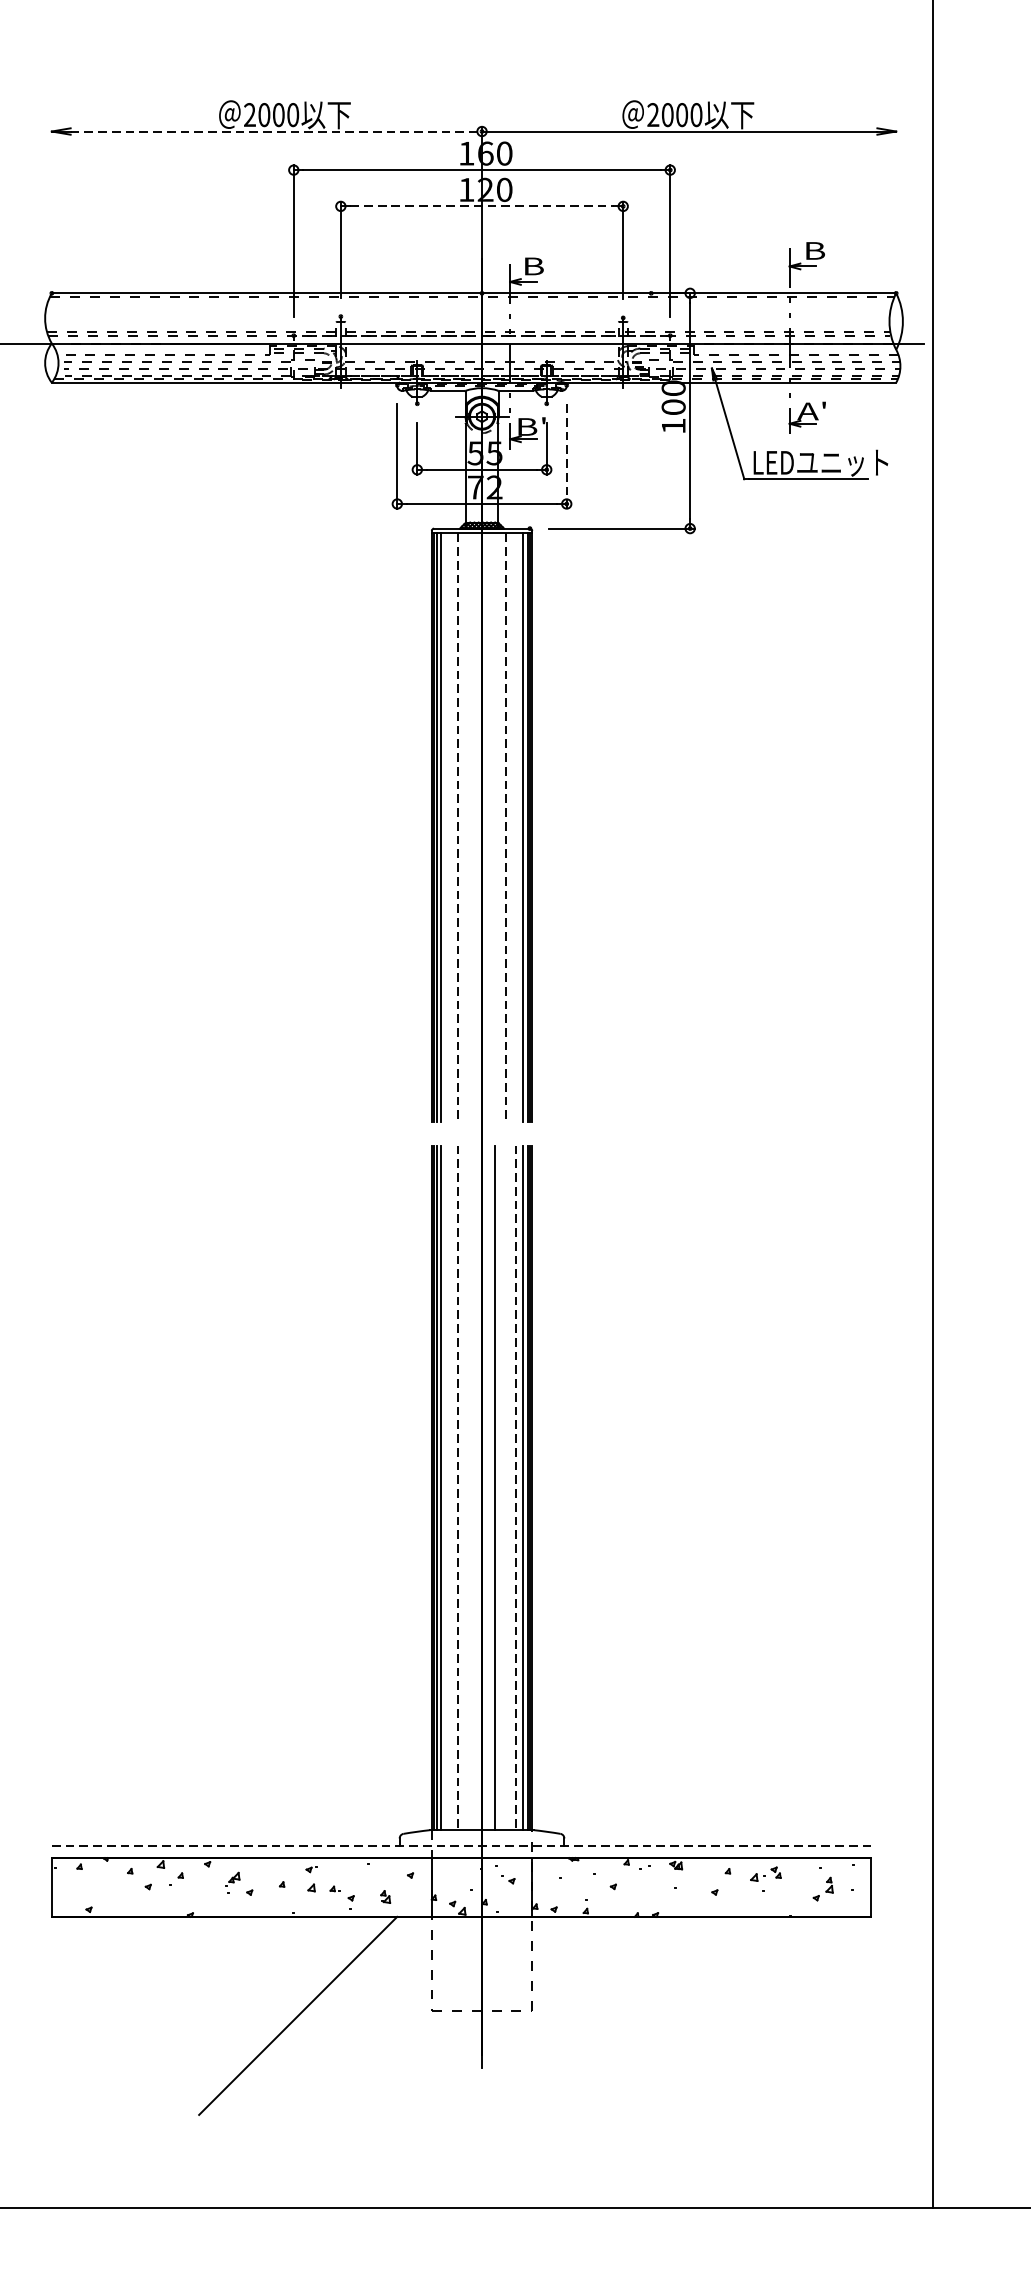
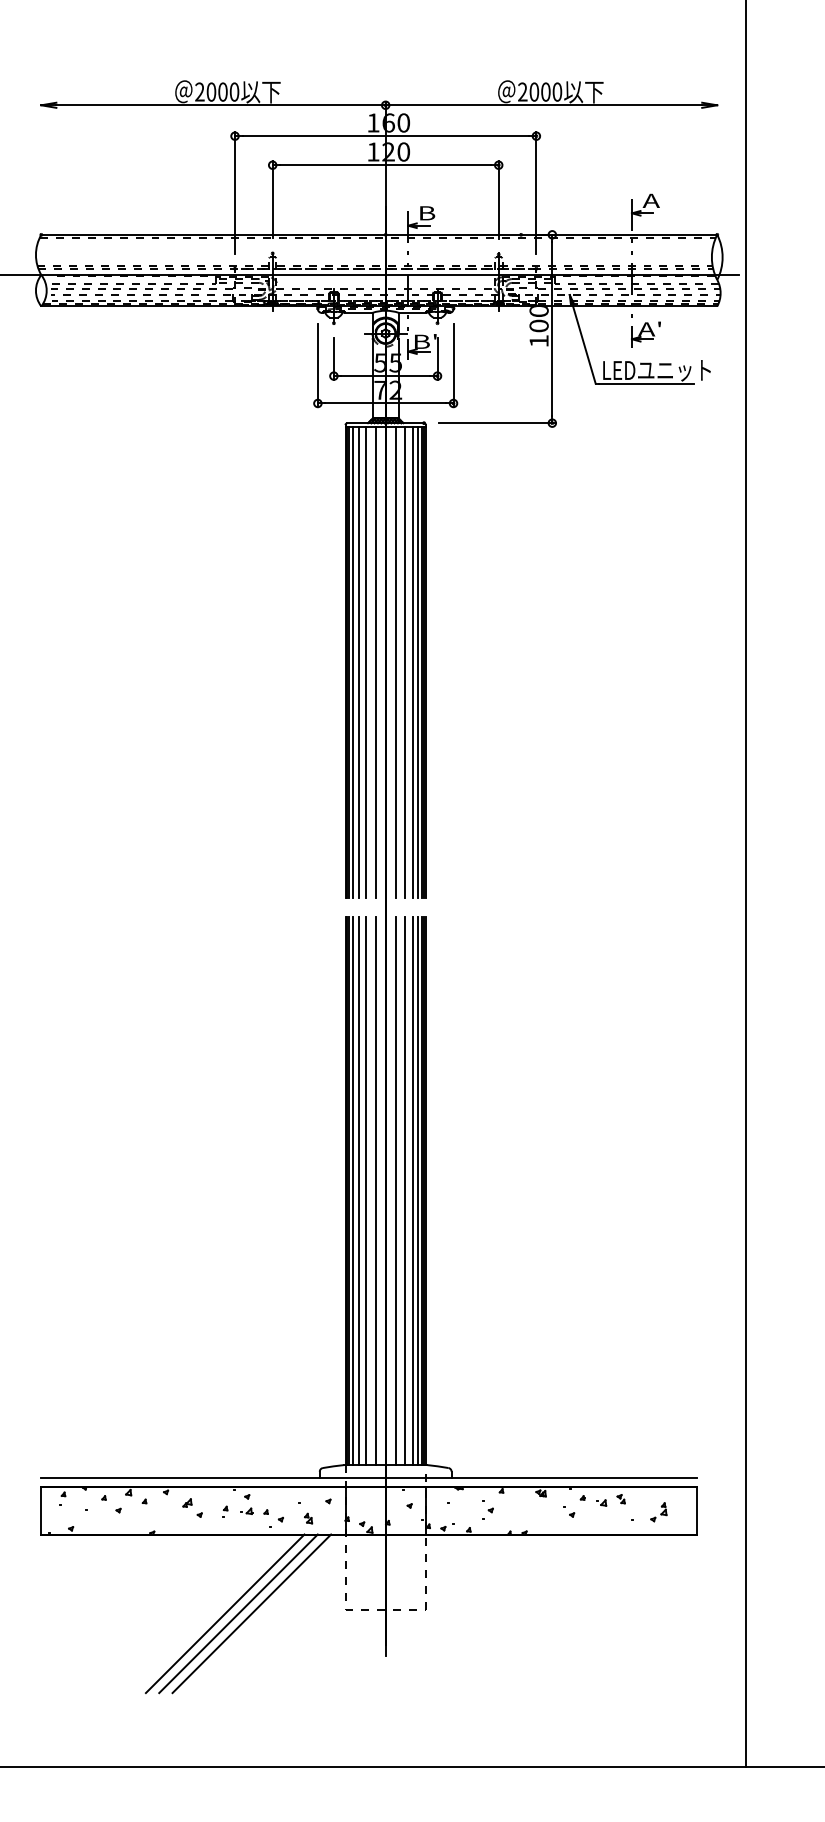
line: (276, 131) -> (221, 105), dashed -> solid
line: (483, 206) -> (386, 165), dashed -> solid
text: (814, 250) -> (651, 200), B -> A
line: (566, 456) -> (453, 365), dashed -> solid
line: (448, 827) -> (358, 662), added
line: (458, 827) -> (366, 662), dashed -> solid
line: (469, 827) -> (375, 662), added
line: (494, 827) -> (395, 662), added
line: (506, 827) -> (405, 662), dashed -> solid
line: (515, 827) -> (412, 662), added
line: (448, 1488) -> (358, 1191), added
line: (458, 1488) -> (366, 1191), dashed -> solid
line: (469, 1488) -> (375, 1191), added
line: (506, 1488) -> (405, 1191), added
line: (515, 1488) -> (412, 1191), dashed -> solid
line: (461, 1846) -> (369, 1478), dashed -> solid
line: (280, 2015) -> (224, 1613), added
line: (314, 2015) -> (251, 1613), added

